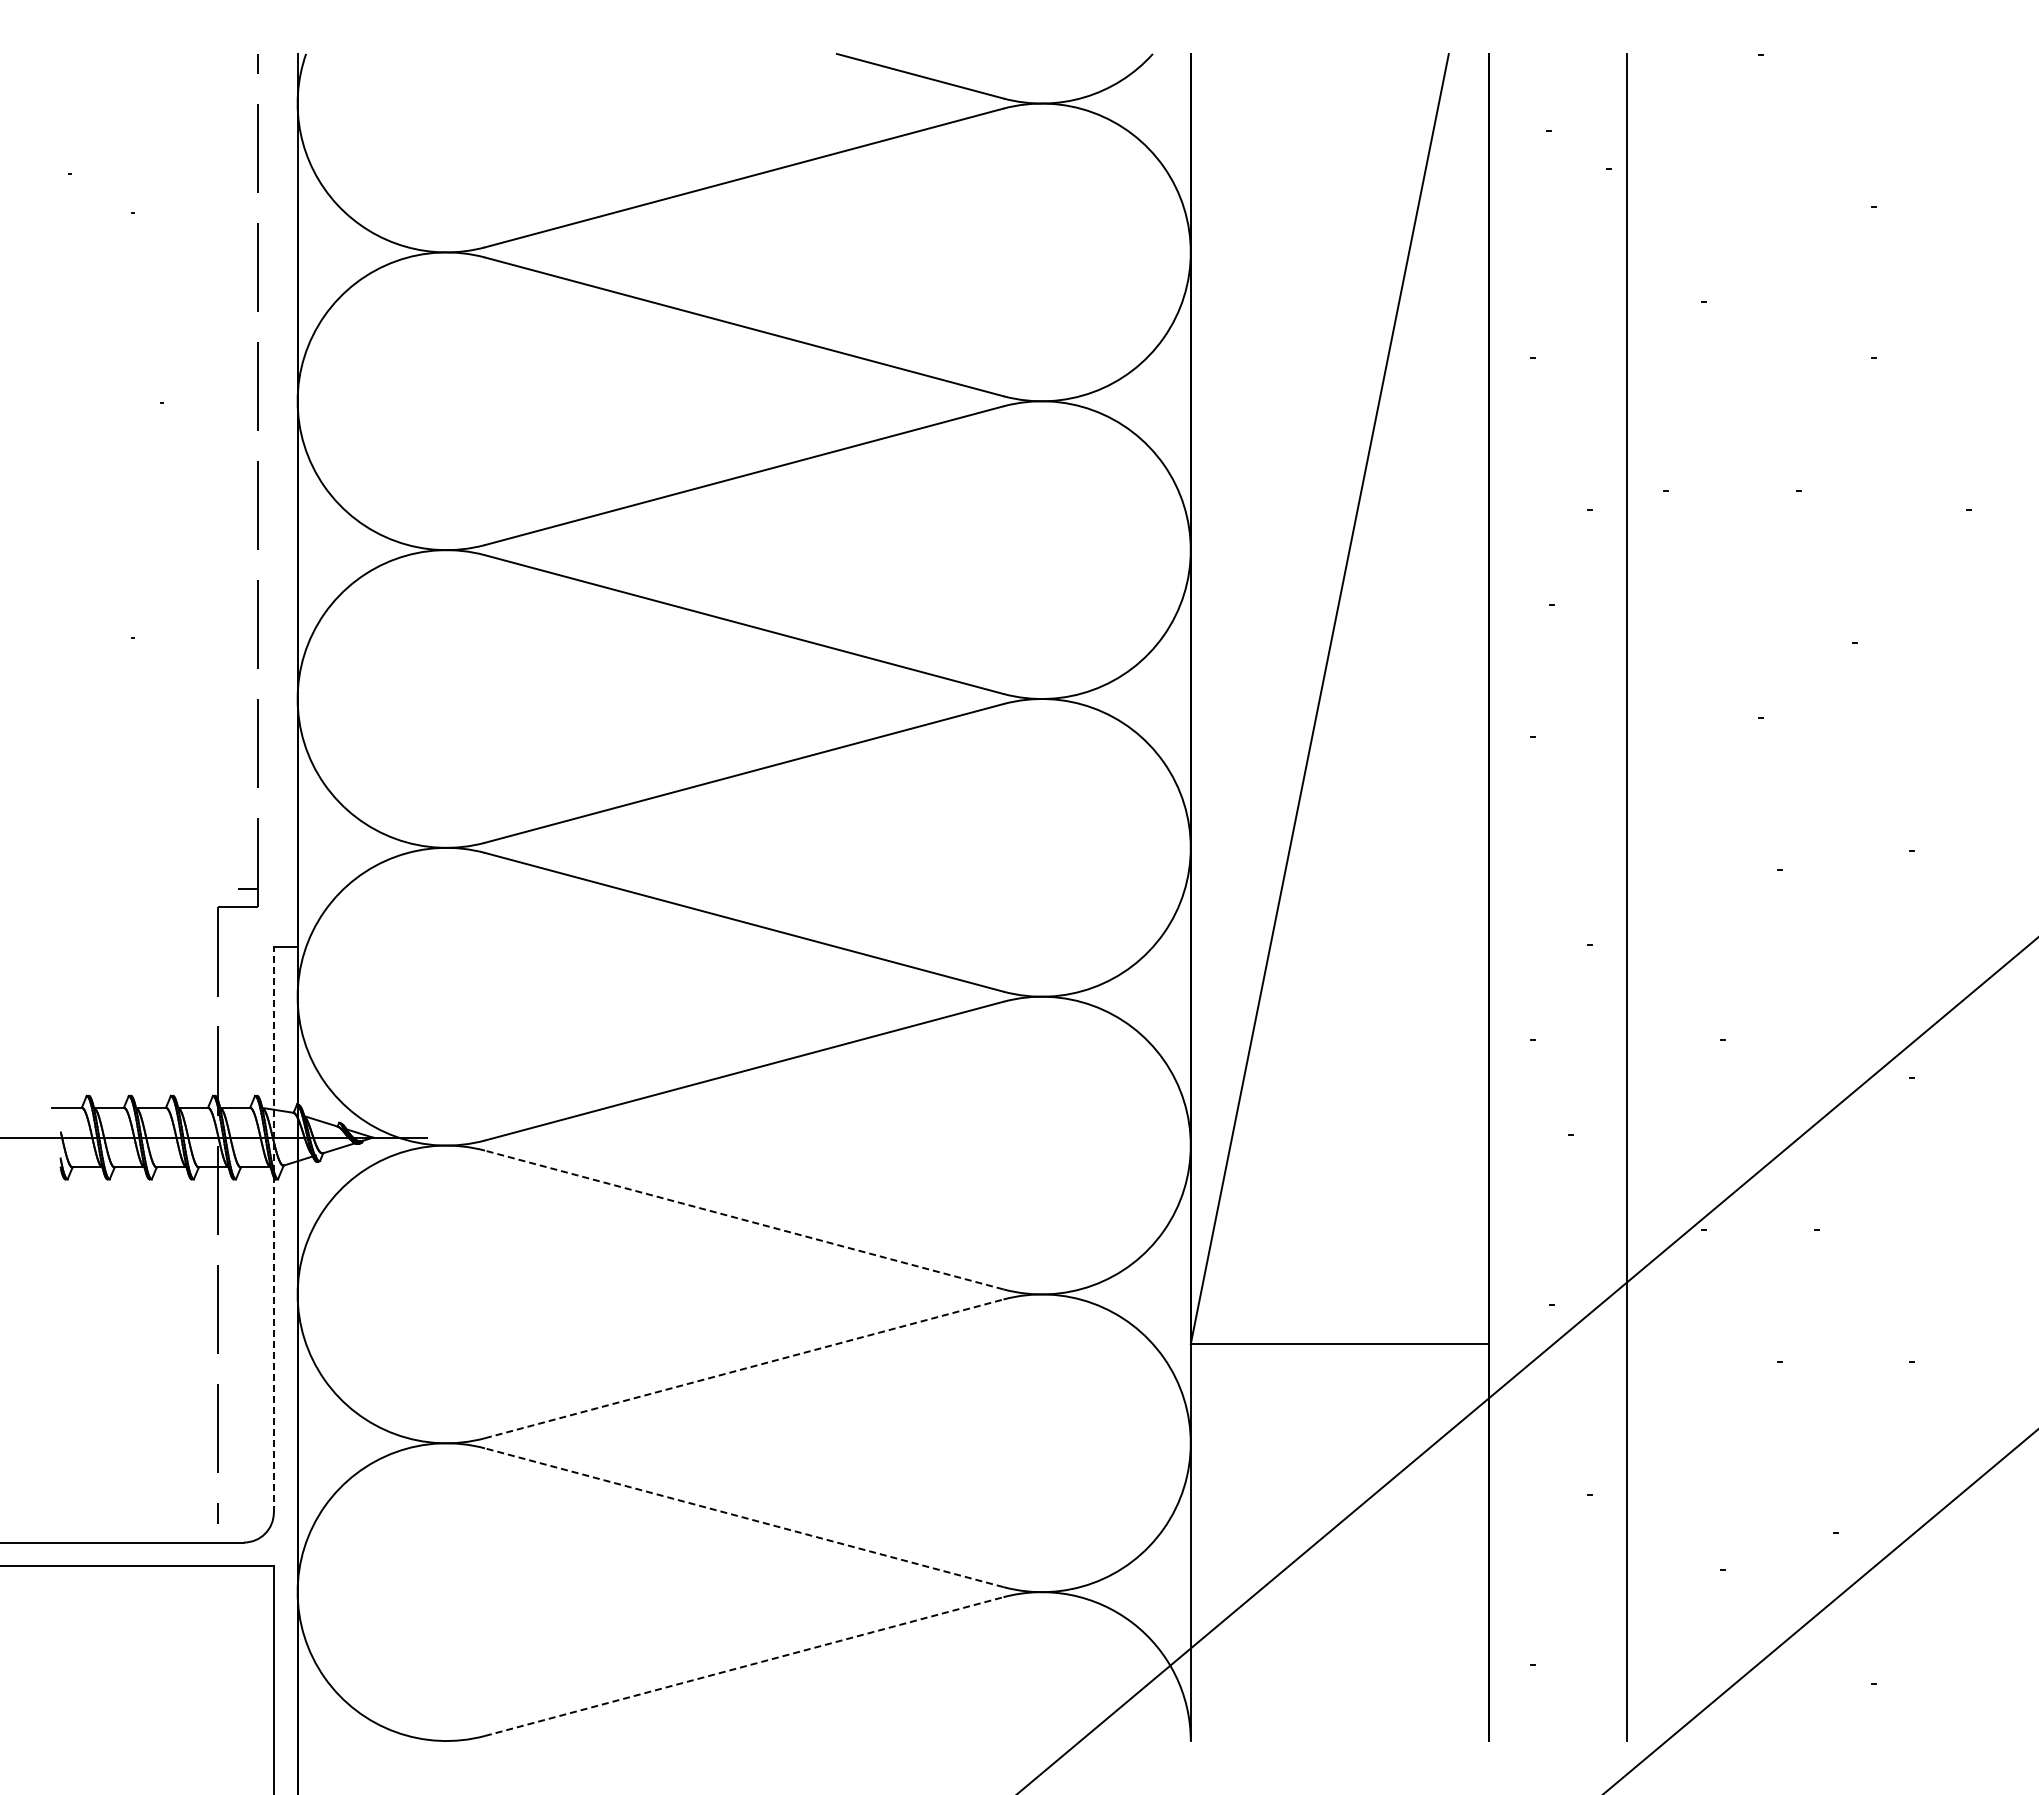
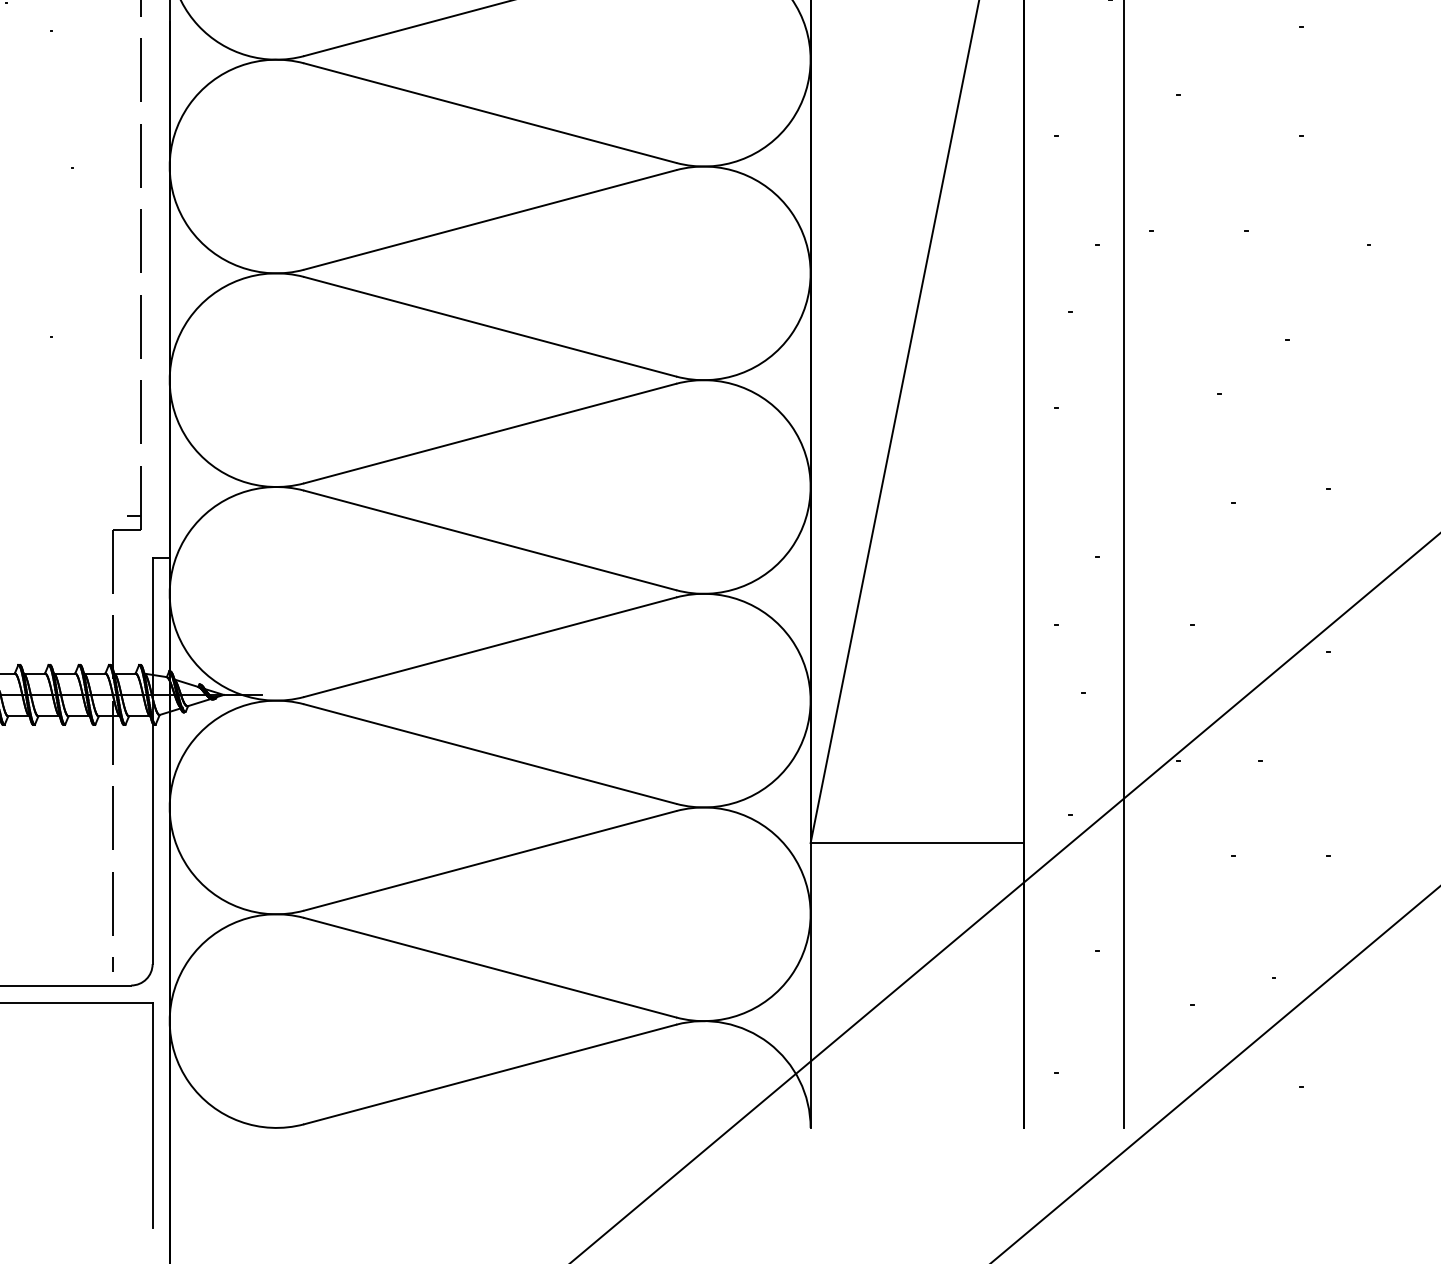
line: (743, 1219) -> (489, 753), dashed -> solid
line: (273, 1229) -> (152, 760), dashed -> solid
line: (744, 1368) -> (490, 860), dashed -> solid
line: (743, 1517) -> (489, 967), dashed -> solid
line: (744, 1666) -> (490, 1074), dashed -> solid

